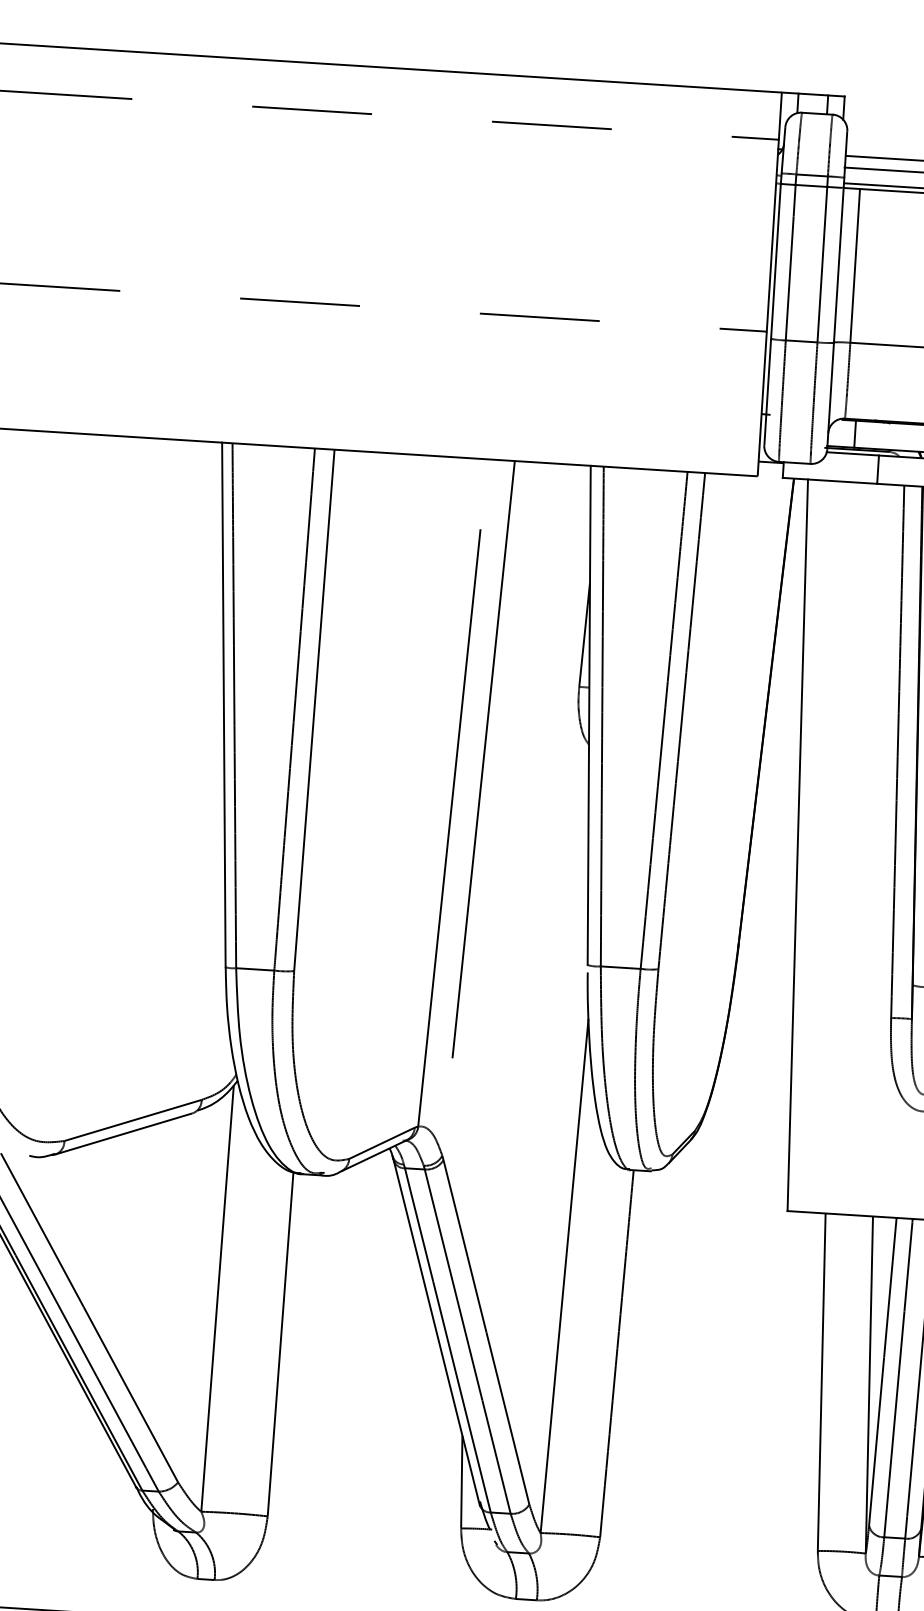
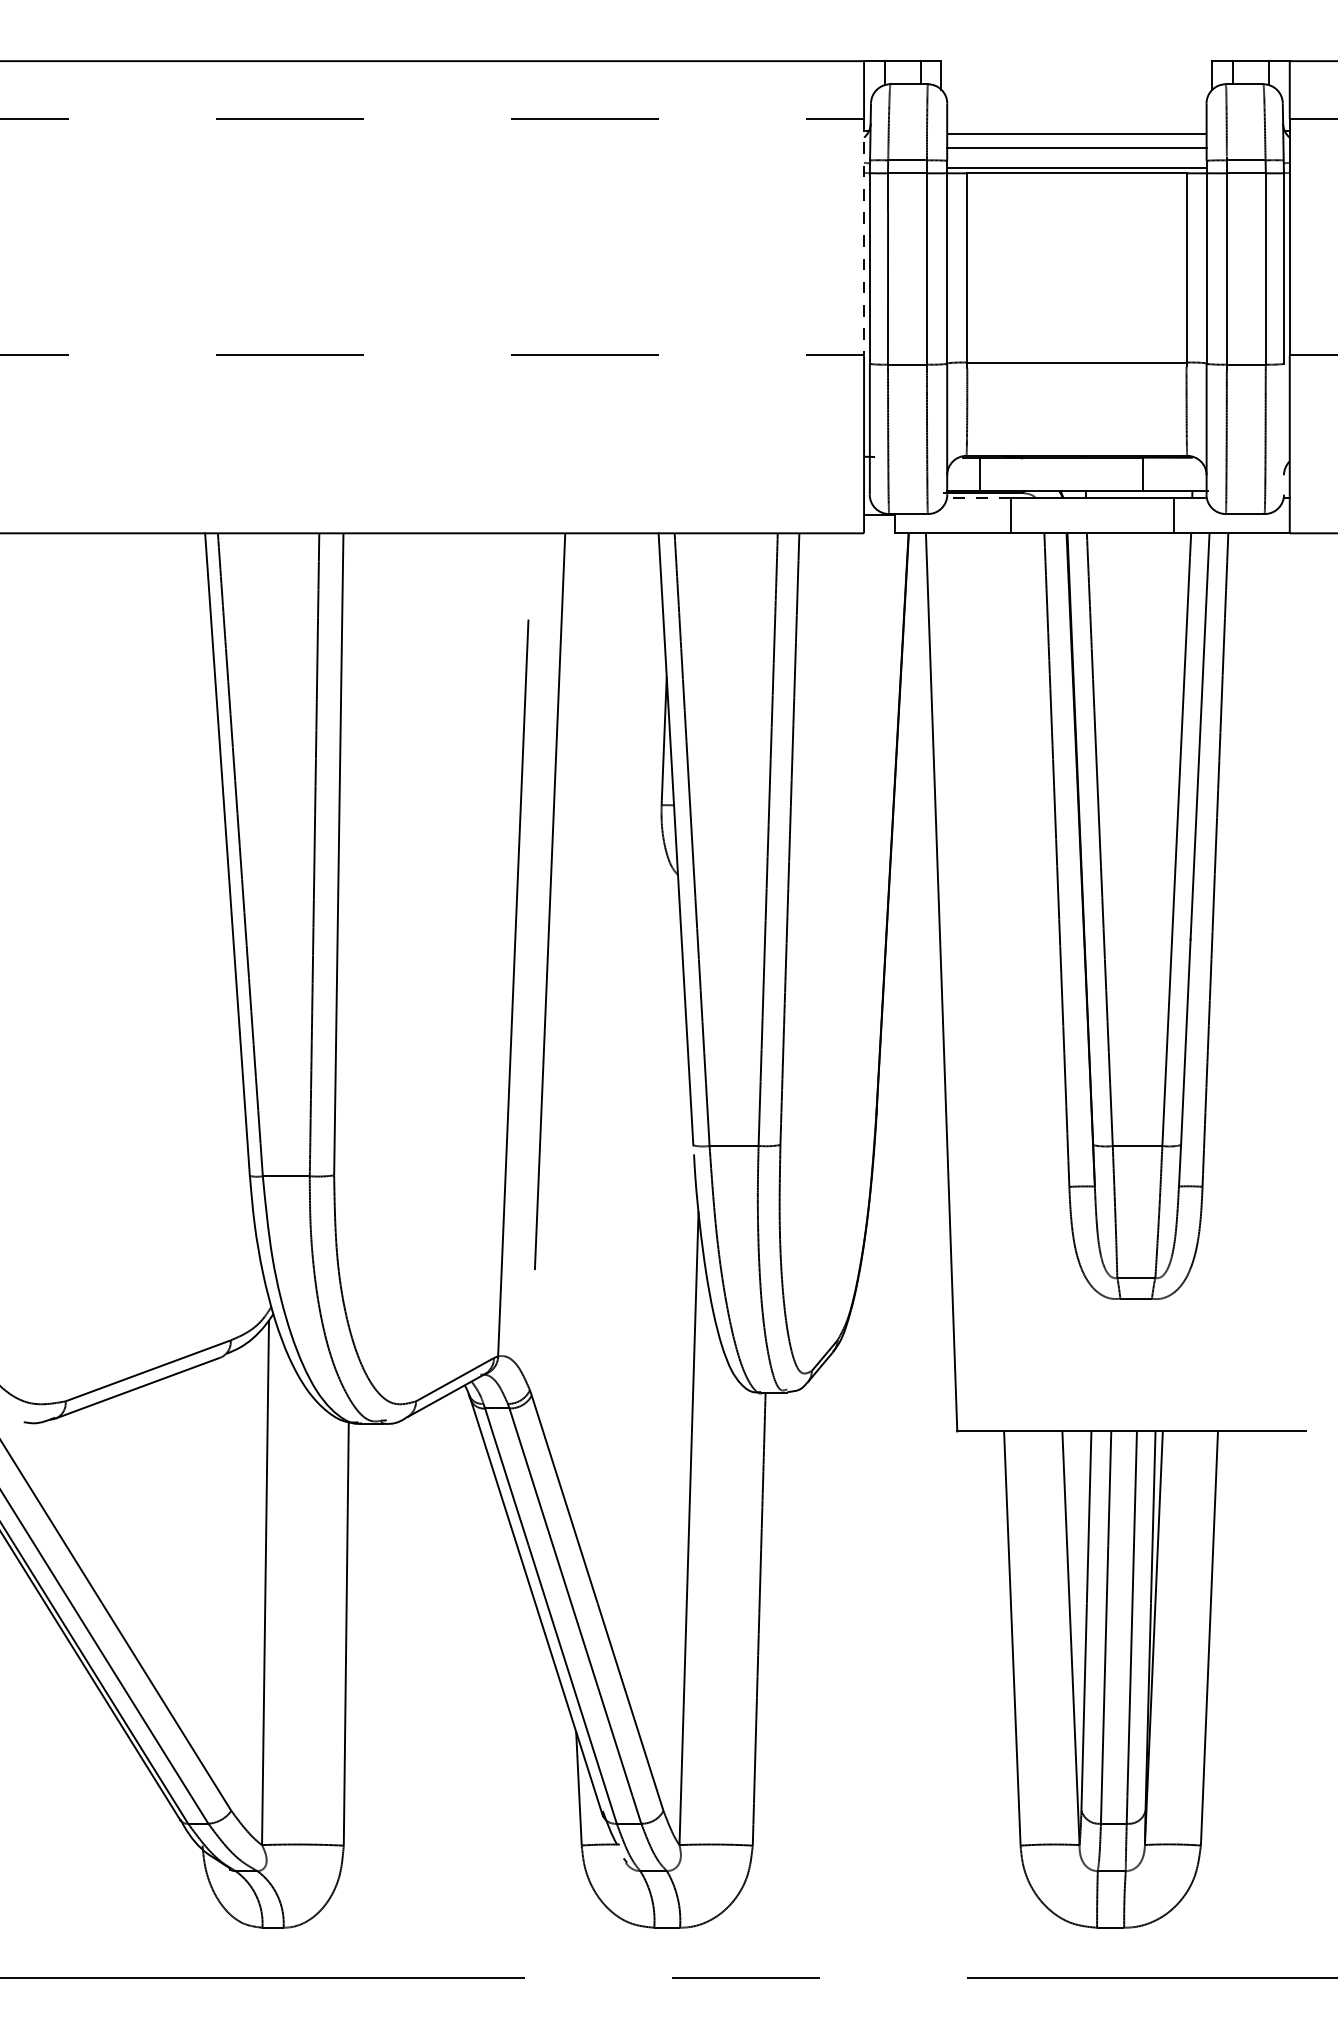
line: (773, 235) -> (864, 237), solid -> dashed
line: (852, 453) -> (978, 498), solid -> dashed

